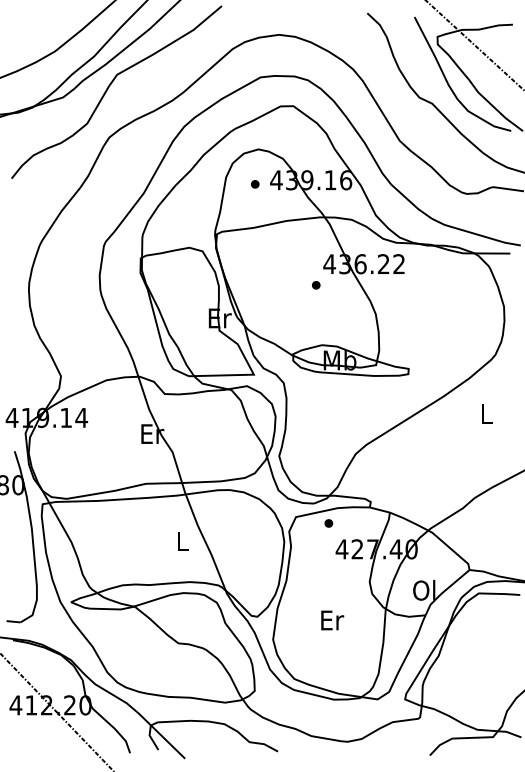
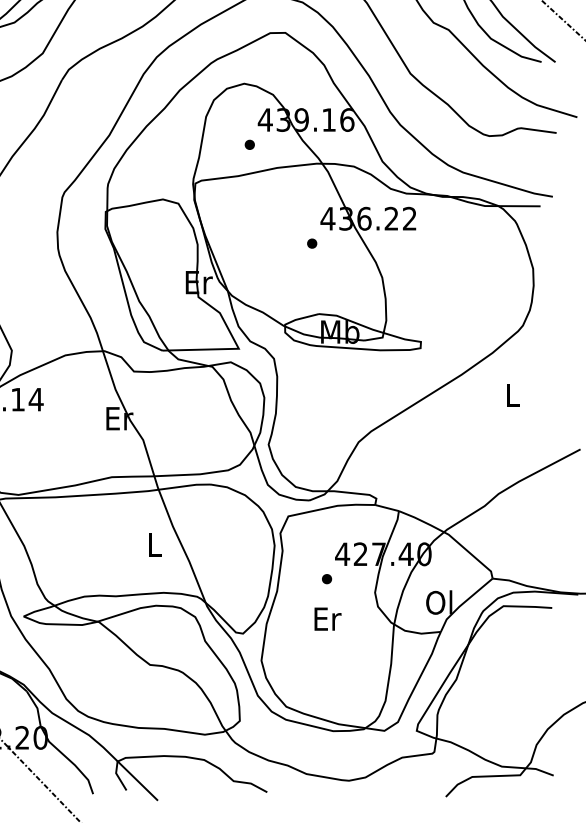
part: (255, 184) -> (250, 145), moved
part: (328, 523) -> (326, 579), moved
text: (332, 620) -> (327, 619), moved

